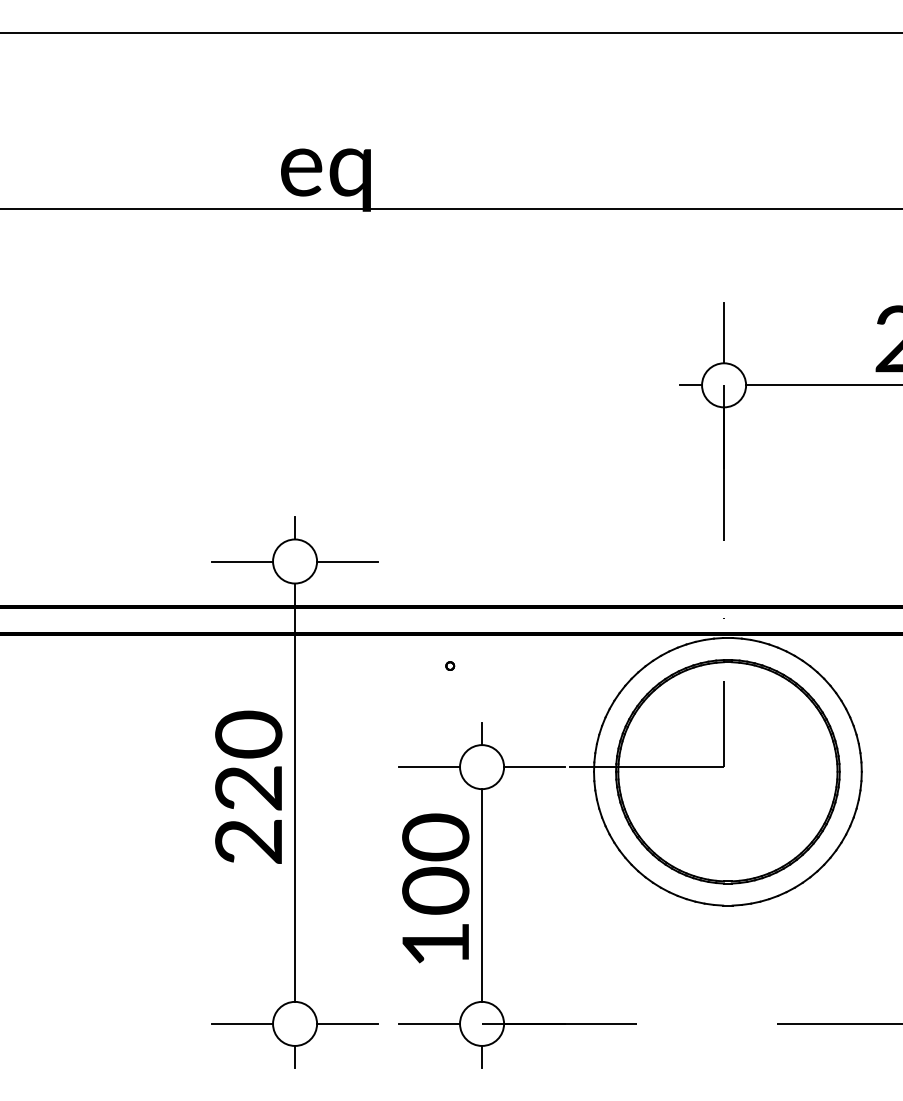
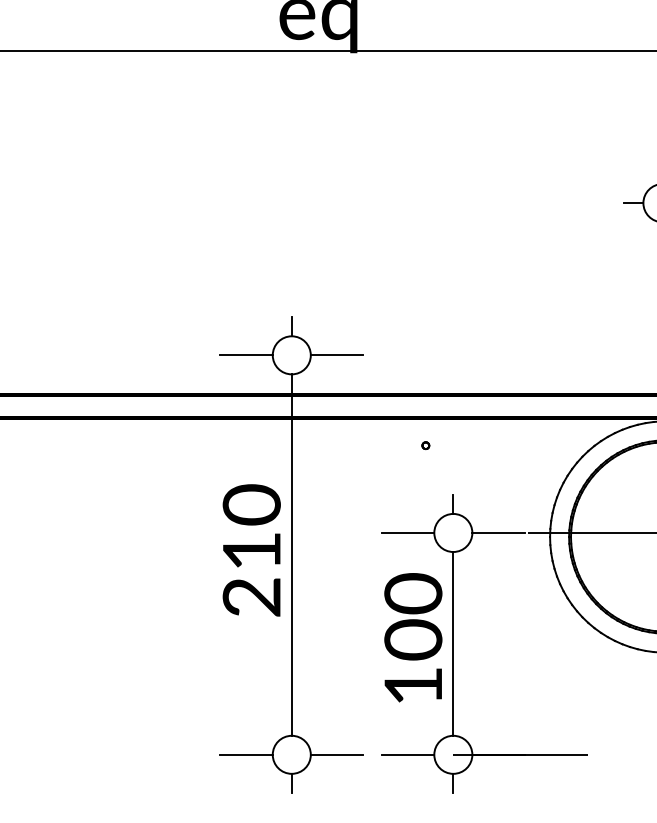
text: (248, 788) -> (251, 551), 220 -> 210

